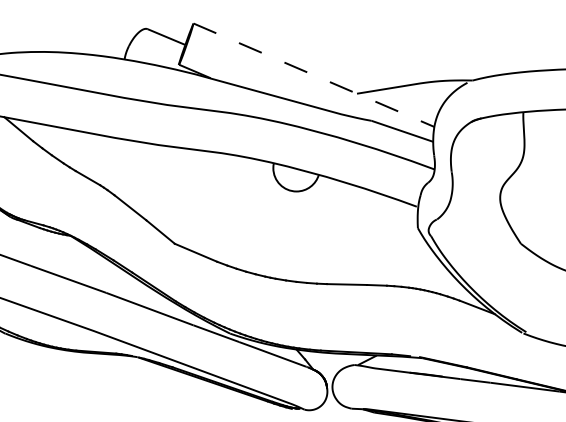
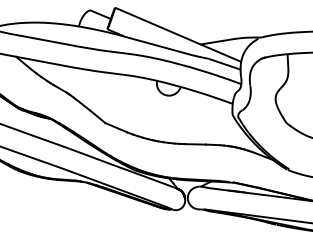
line: (314, 74) -> (178, 34), dashed -> solid

